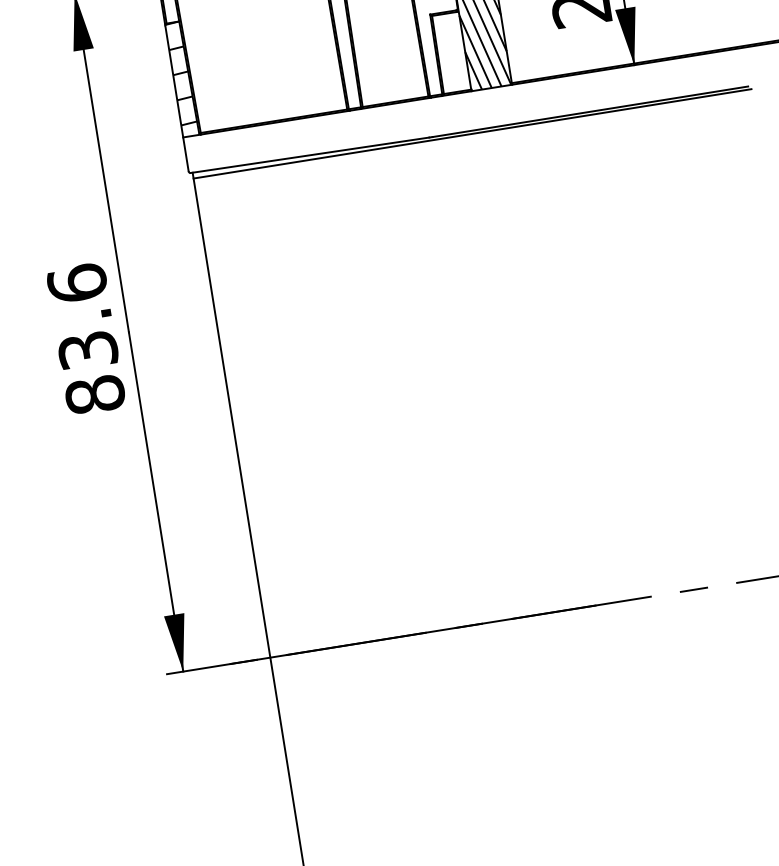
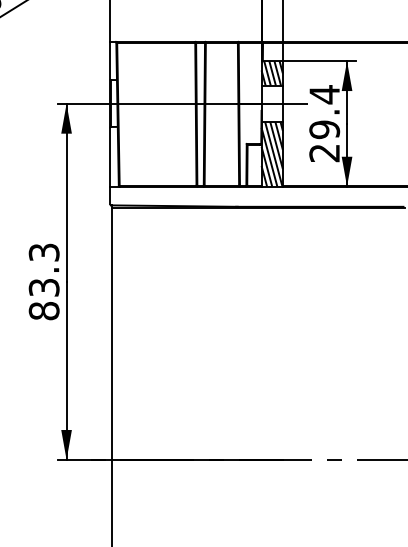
hatch: (181, 73) -> (114, 153), removed
text: (75, 283) -> (43, 252), 83.6 -> 83.3

